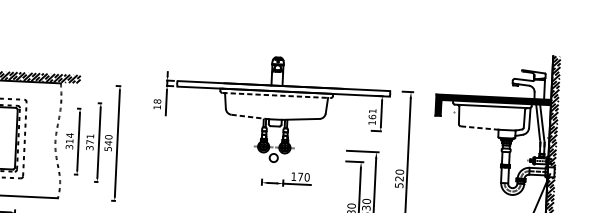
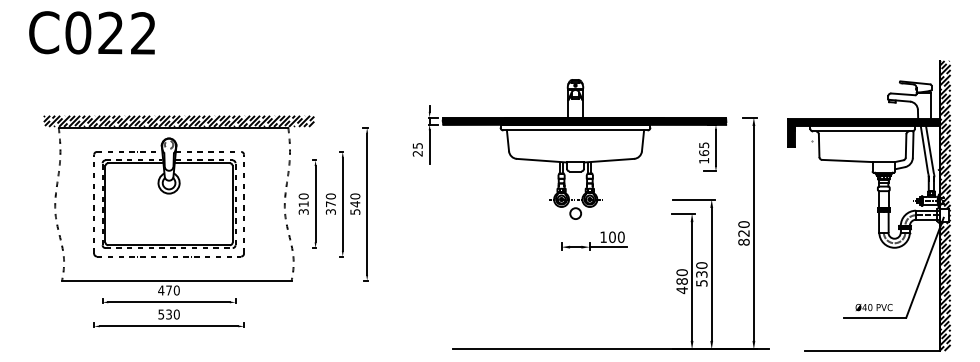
fill: (283, 88) -> (584, 120), added
line: (277, 95) -> (576, 130), dashed -> solid
text: (157, 104) -> (417, 149), 18 -> 25
text: (372, 111) -> (704, 145), 161 -> 165
line: (250, 116) -> (542, 160), dashed -> solid
line: (479, 128) -> (847, 161), dashed -> solid
text: (69, 135) -> (303, 196), 314 -> 310
text: (90, 136) -> (330, 196), 371 -> 370
text: (300, 177) -> (612, 237), 170 -> 100
text: (398, 184) -> (743, 241), 520 -> 820

